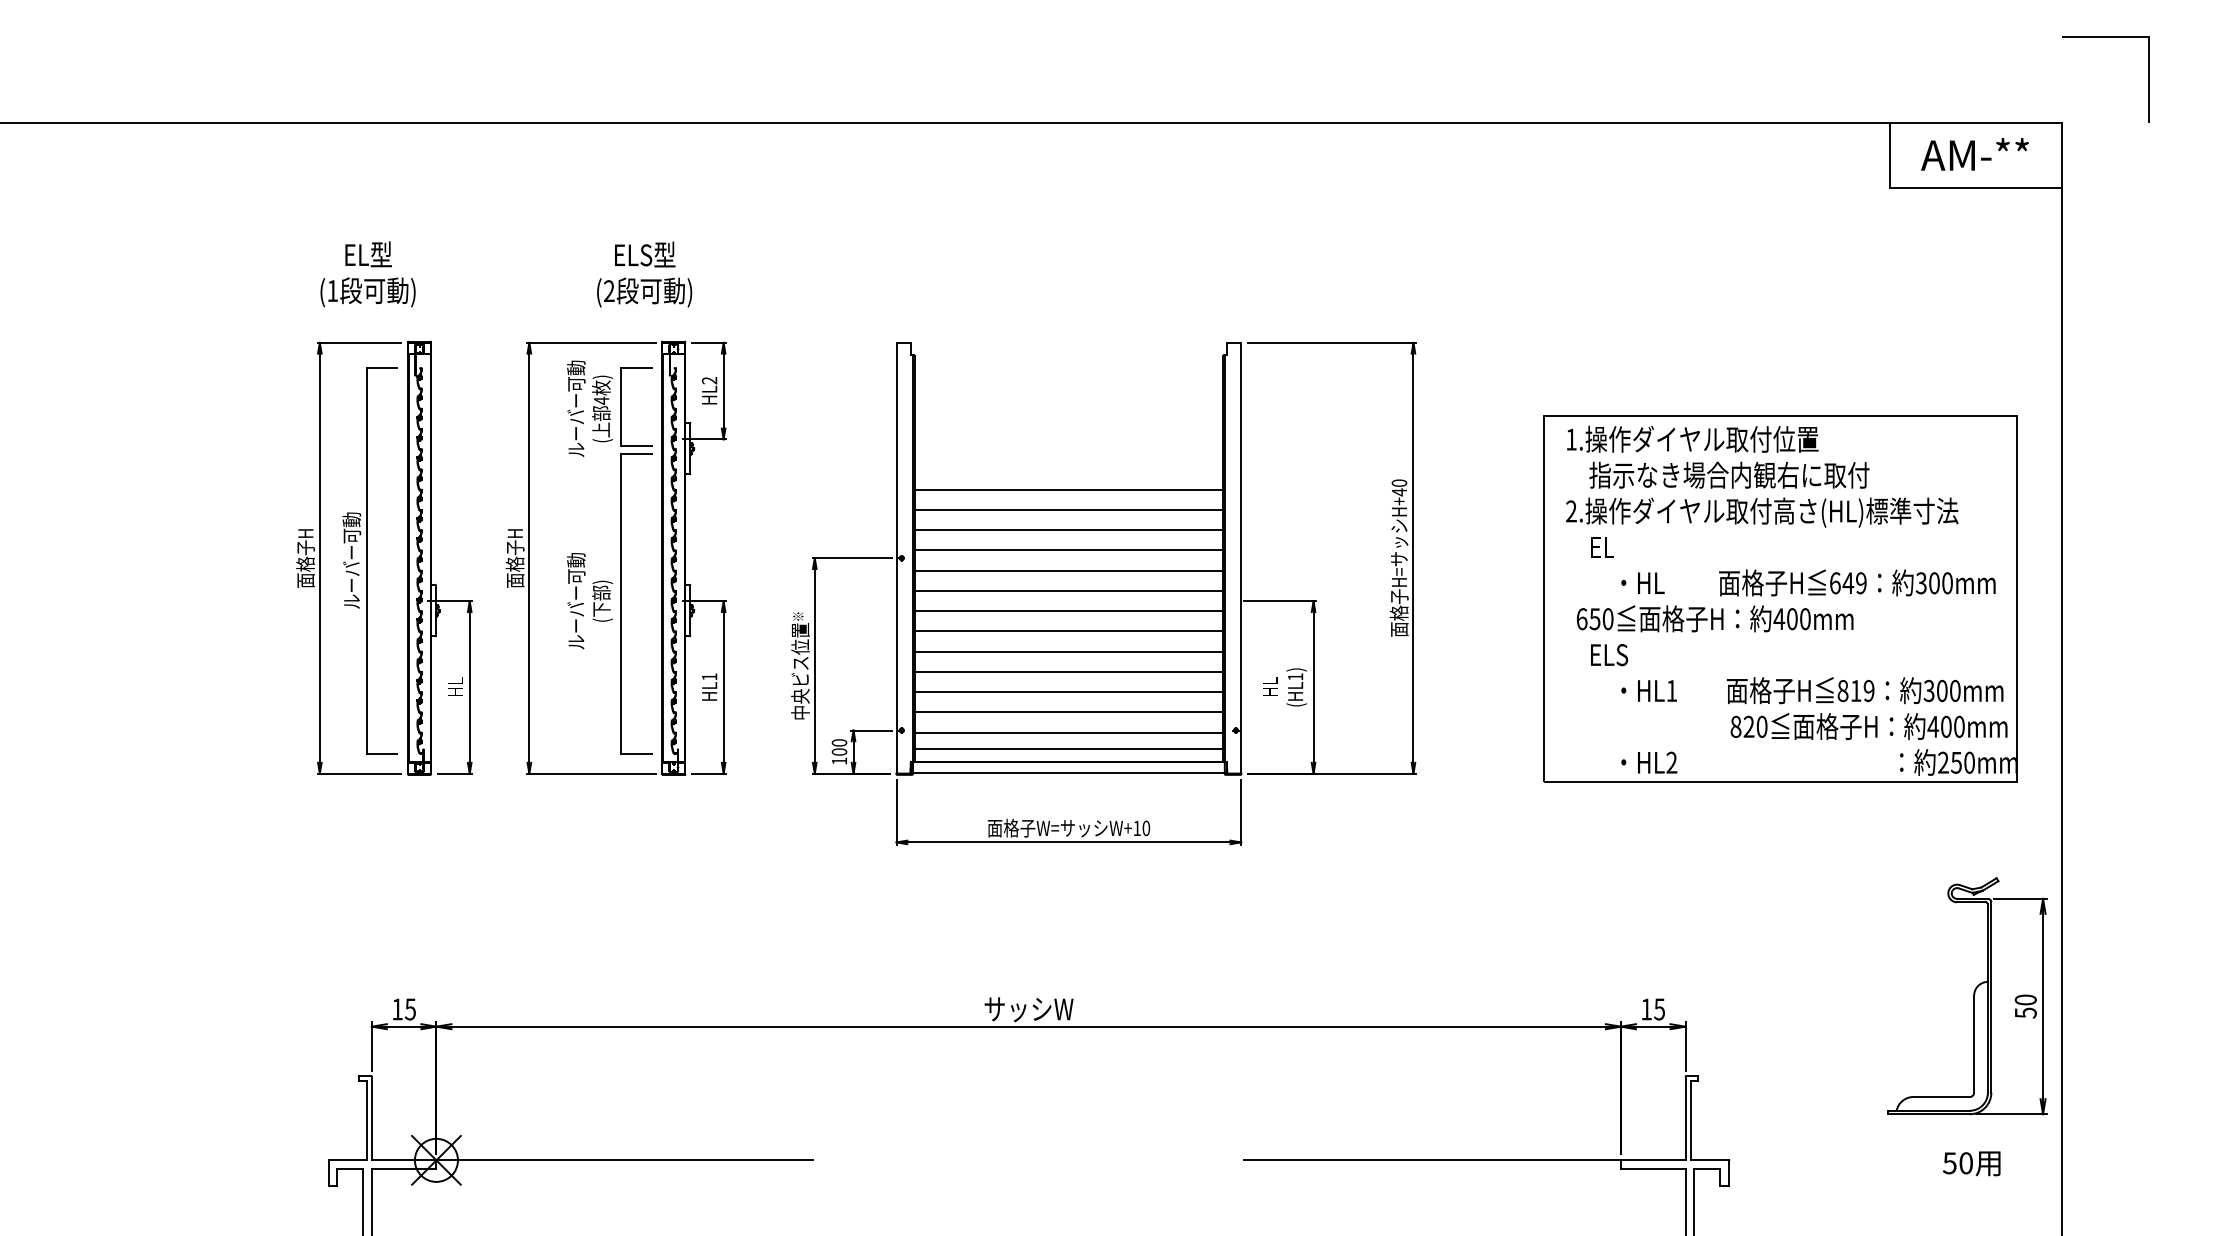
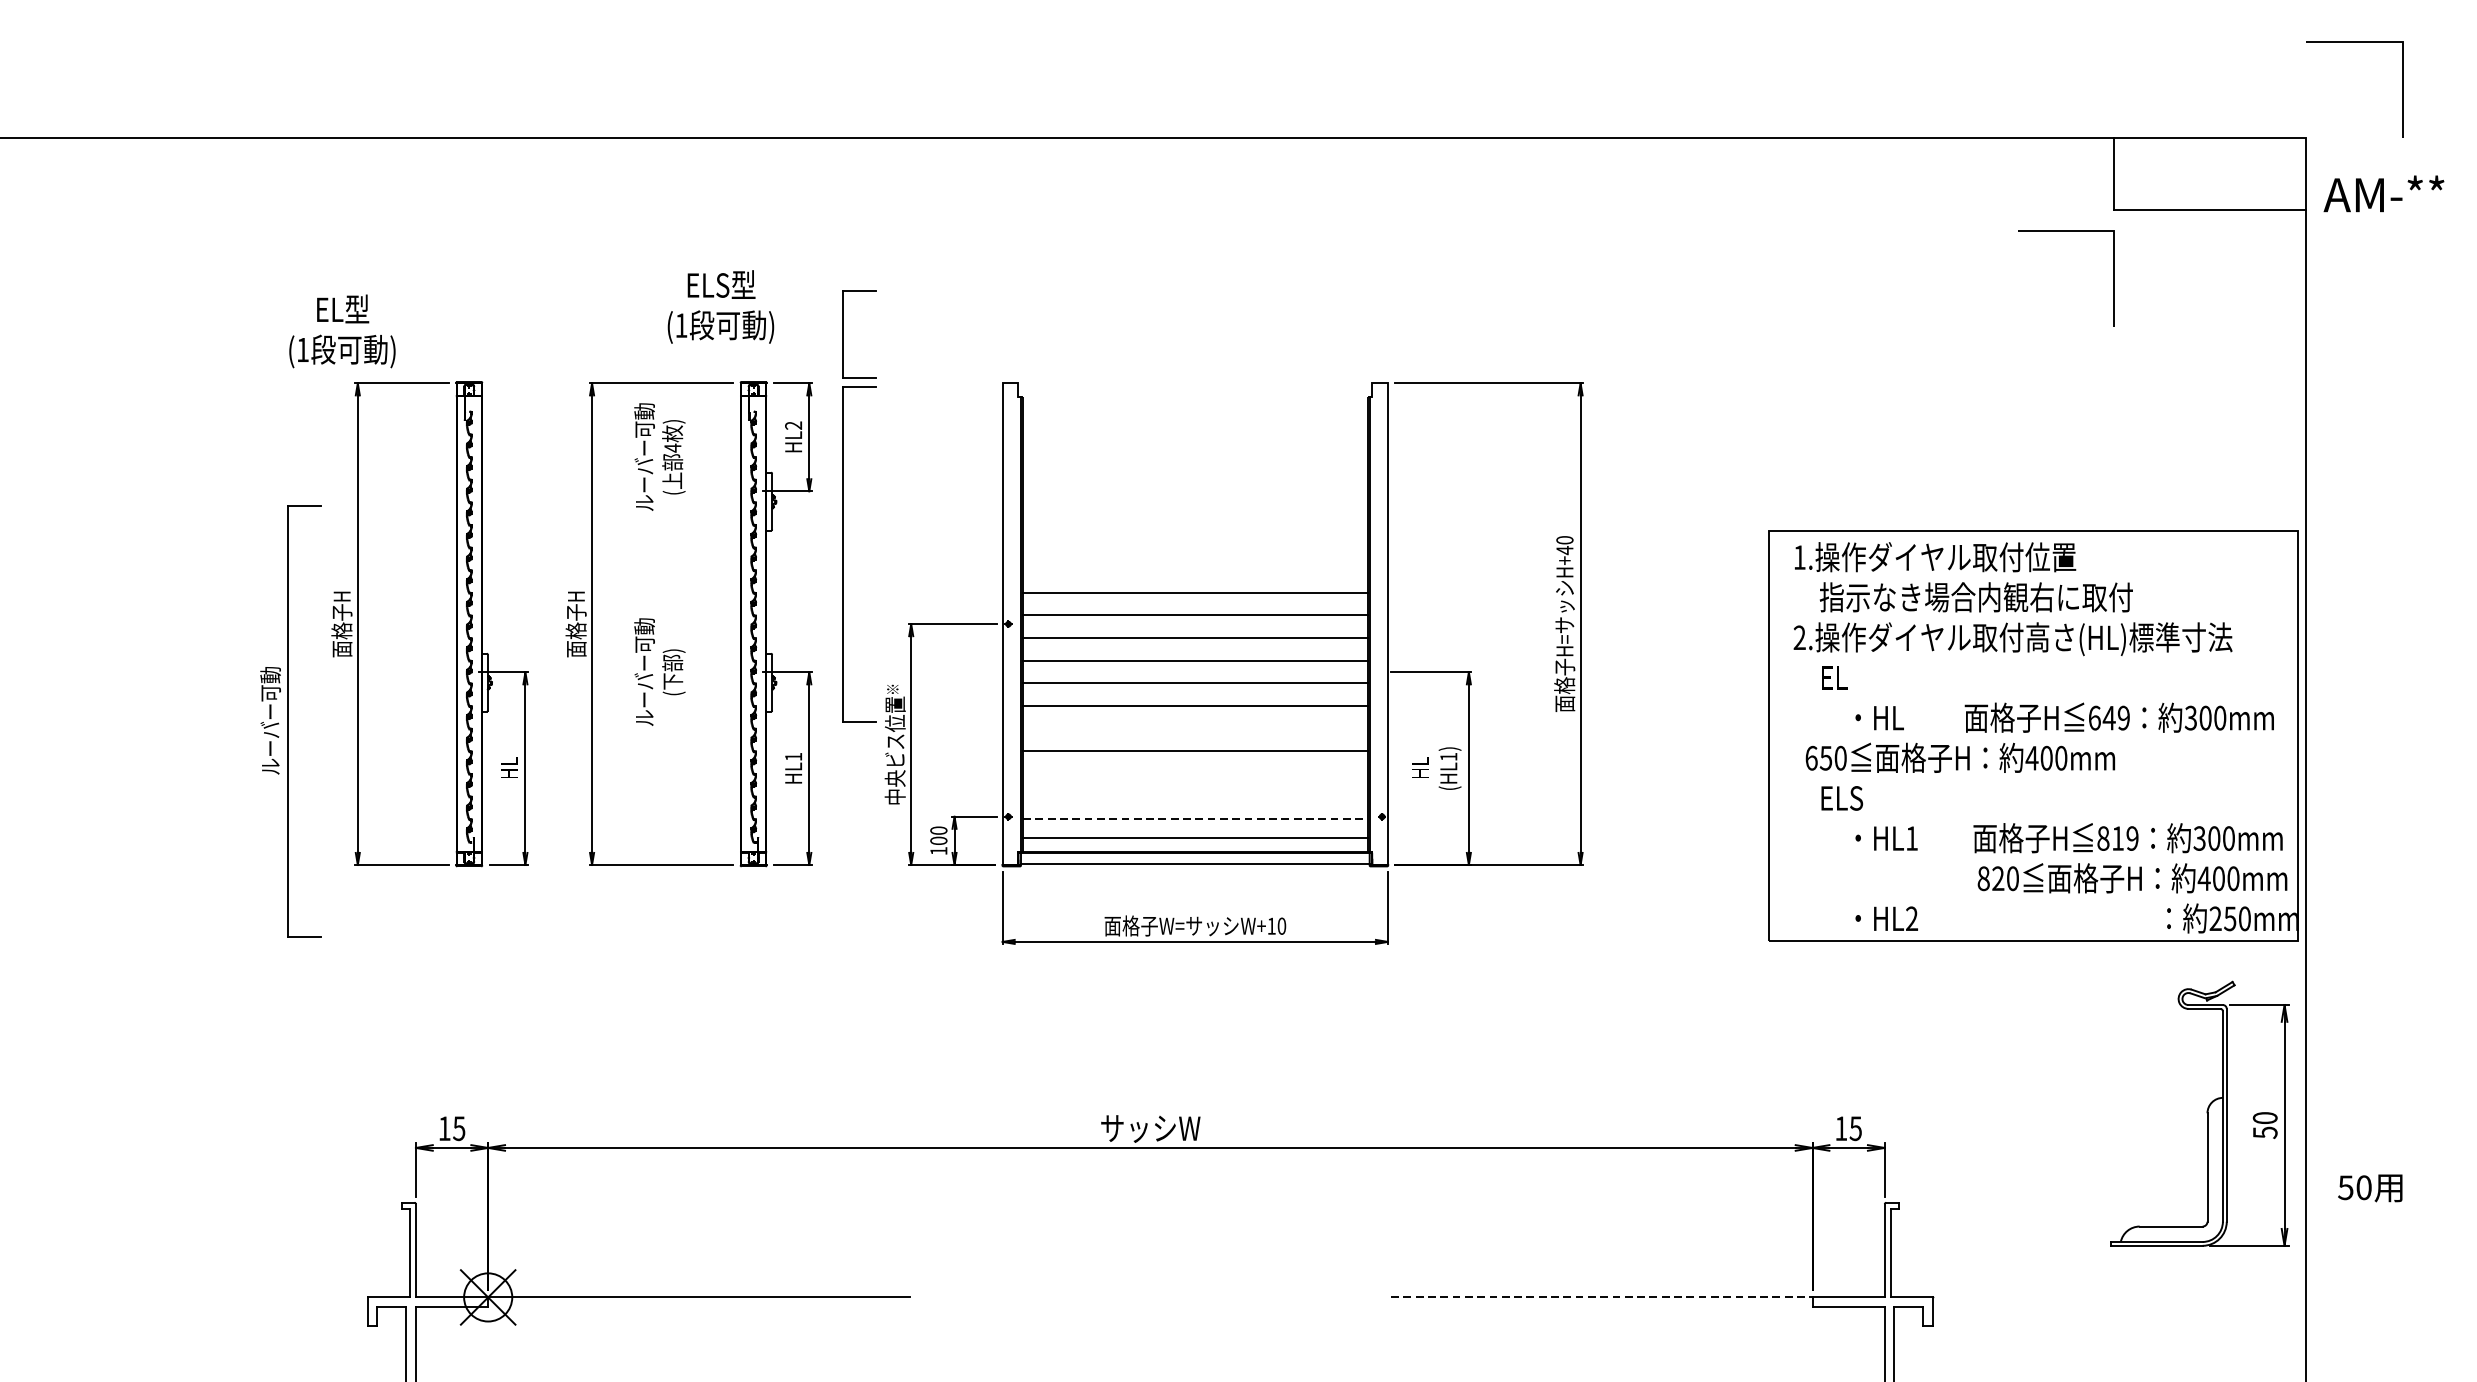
text: (1974, 154) -> (2383, 194), moved
line: (1847, 206) -> (2065, 230), added
text: (367, 274) -> (341, 331), moved
text: (609, 290) -> (681, 324), (2 -> (1
line: (1068, 489) -> (1194, 547), removed
line: (1068, 509) -> (1194, 569), removed
part: (369, 560) -> (290, 720), moved
part: (621, 560) -> (842, 505), moved
part: (1780, 598) -> (2033, 735), moved
line: (1068, 651) -> (1194, 728), removed
line: (1068, 692) -> (1194, 774), removed
line: (1068, 712) -> (1194, 796), removed
line: (1068, 732) -> (1194, 819), solid -> dashed
line: (1432, 1160) -> (1601, 1297), solid -> dashed
text: (1971, 1163) -> (2370, 1187), moved

